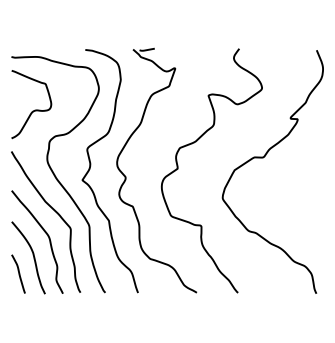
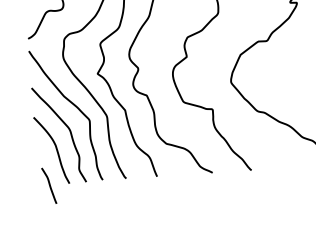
curve: (18, 273) -> (49, 185), moved

